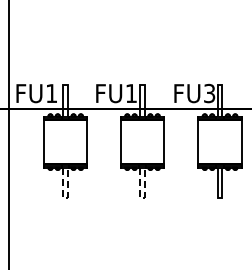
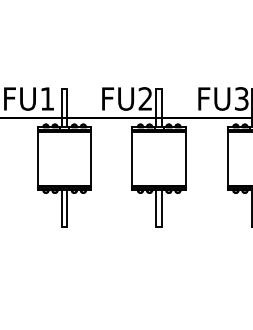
text: (130, 92) -> (144, 97), FU1 -> FU2
line: (66, 197) -> (65, 226), dashed -> solid
line: (143, 197) -> (160, 226), dashed -> solid

